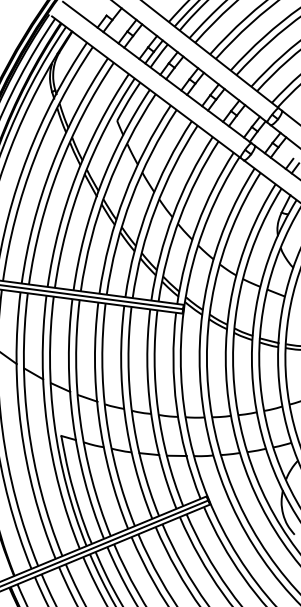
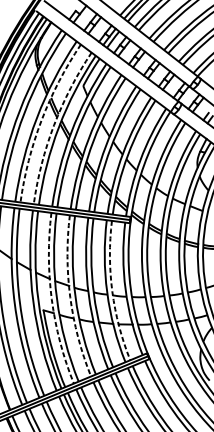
arc: (58, 168) -> (41, 119), solid -> dashed
arc: (76, 175) -> (54, 124), solid -> dashed
arc: (158, 409) -> (112, 291), solid -> dashed
arc: (98, 417) -> (69, 297), solid -> dashed
arc: (73, 421) -> (52, 300), solid -> dashed

